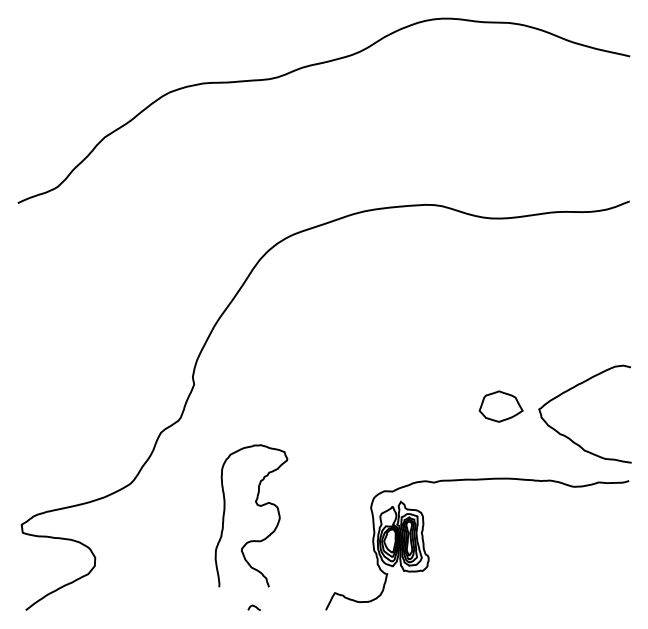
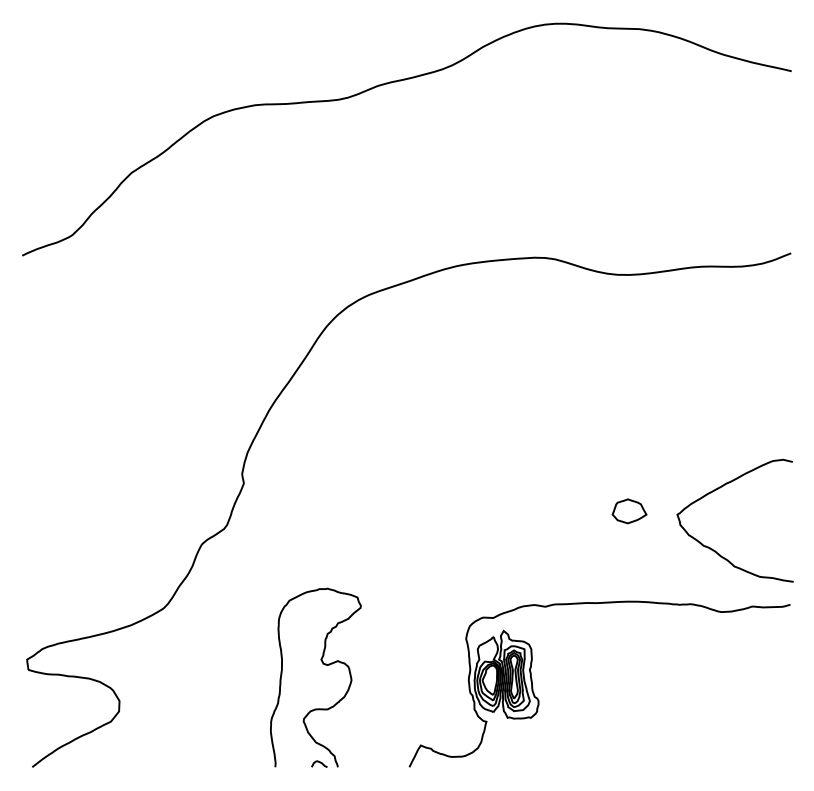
part: (501, 406) -> (629, 511), size x0.62
curve: (256, 505) -> (322, 664), moved

